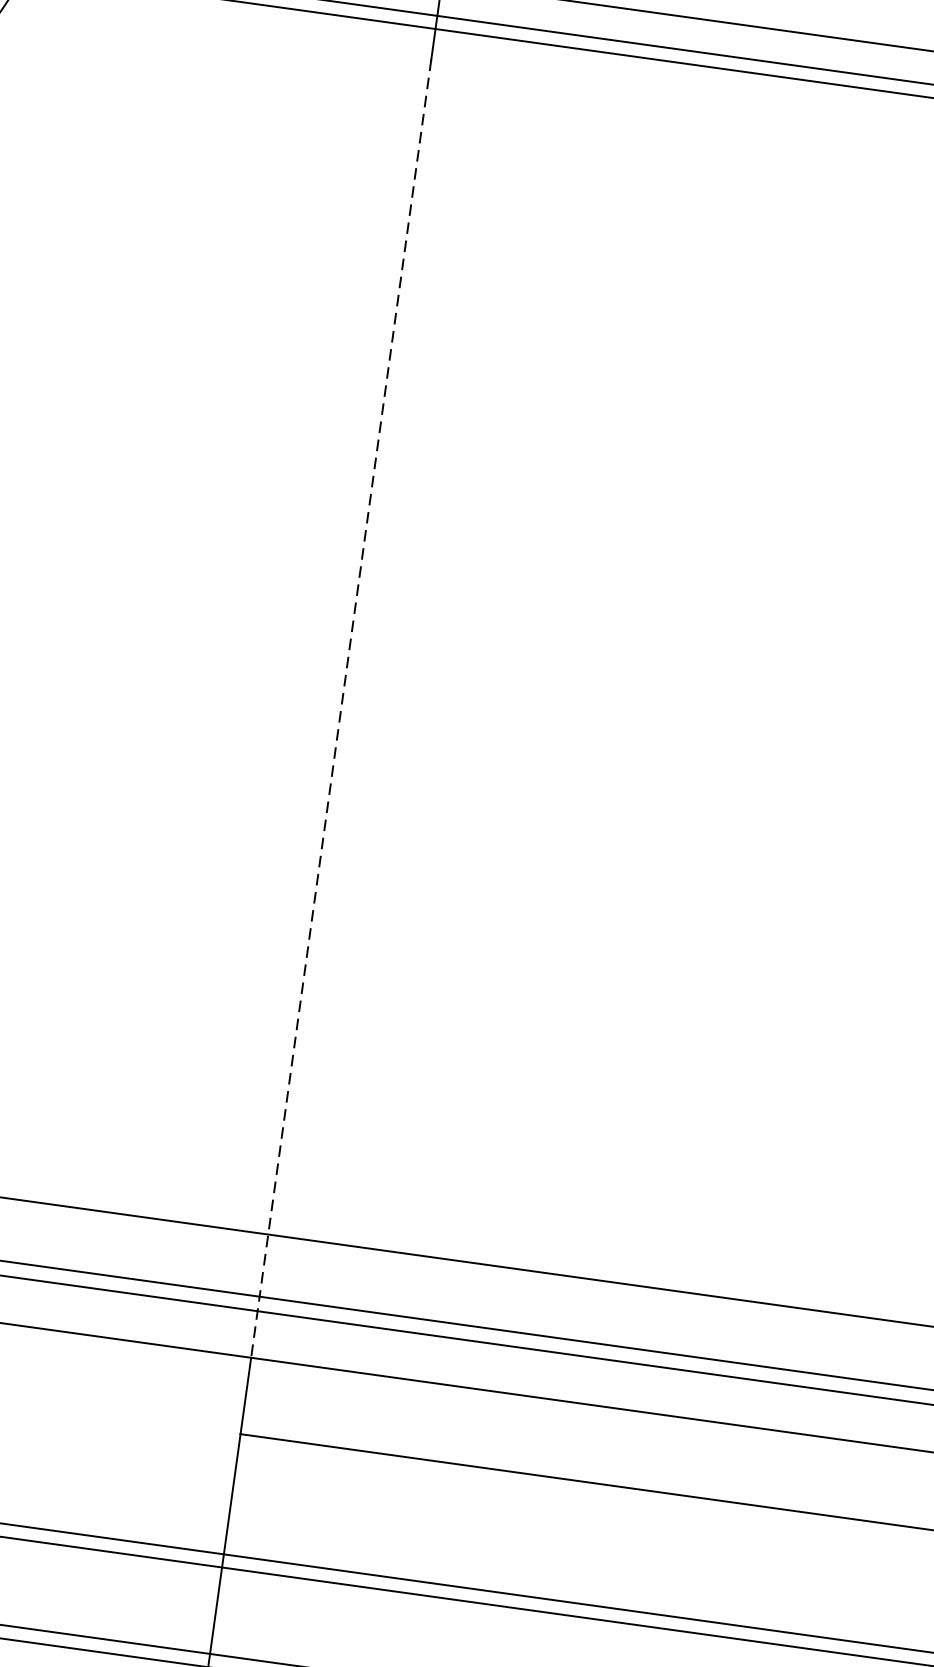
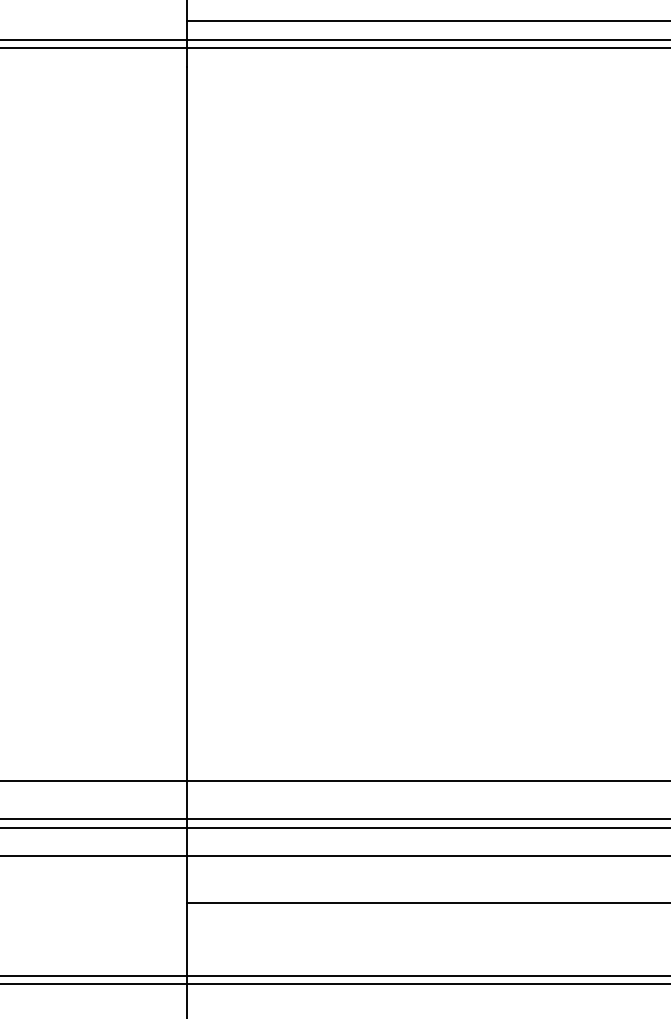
line: (340, 708) -> (186, 461), dashed -> solid

